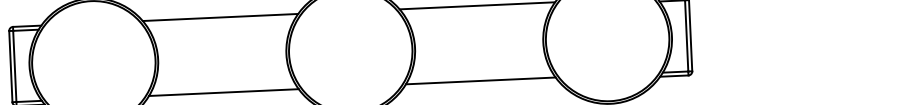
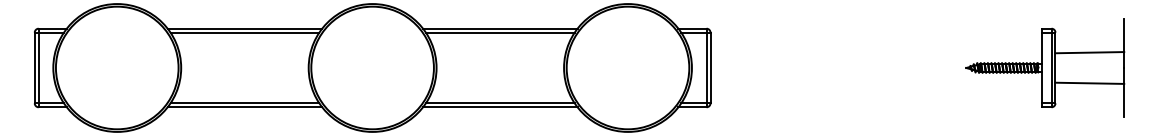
line: (476, 9) -> (499, 32), added
line: (220, 21) -> (244, 32), added
line: (481, 85) -> (500, 107), added
line: (223, 96) -> (244, 107), added

